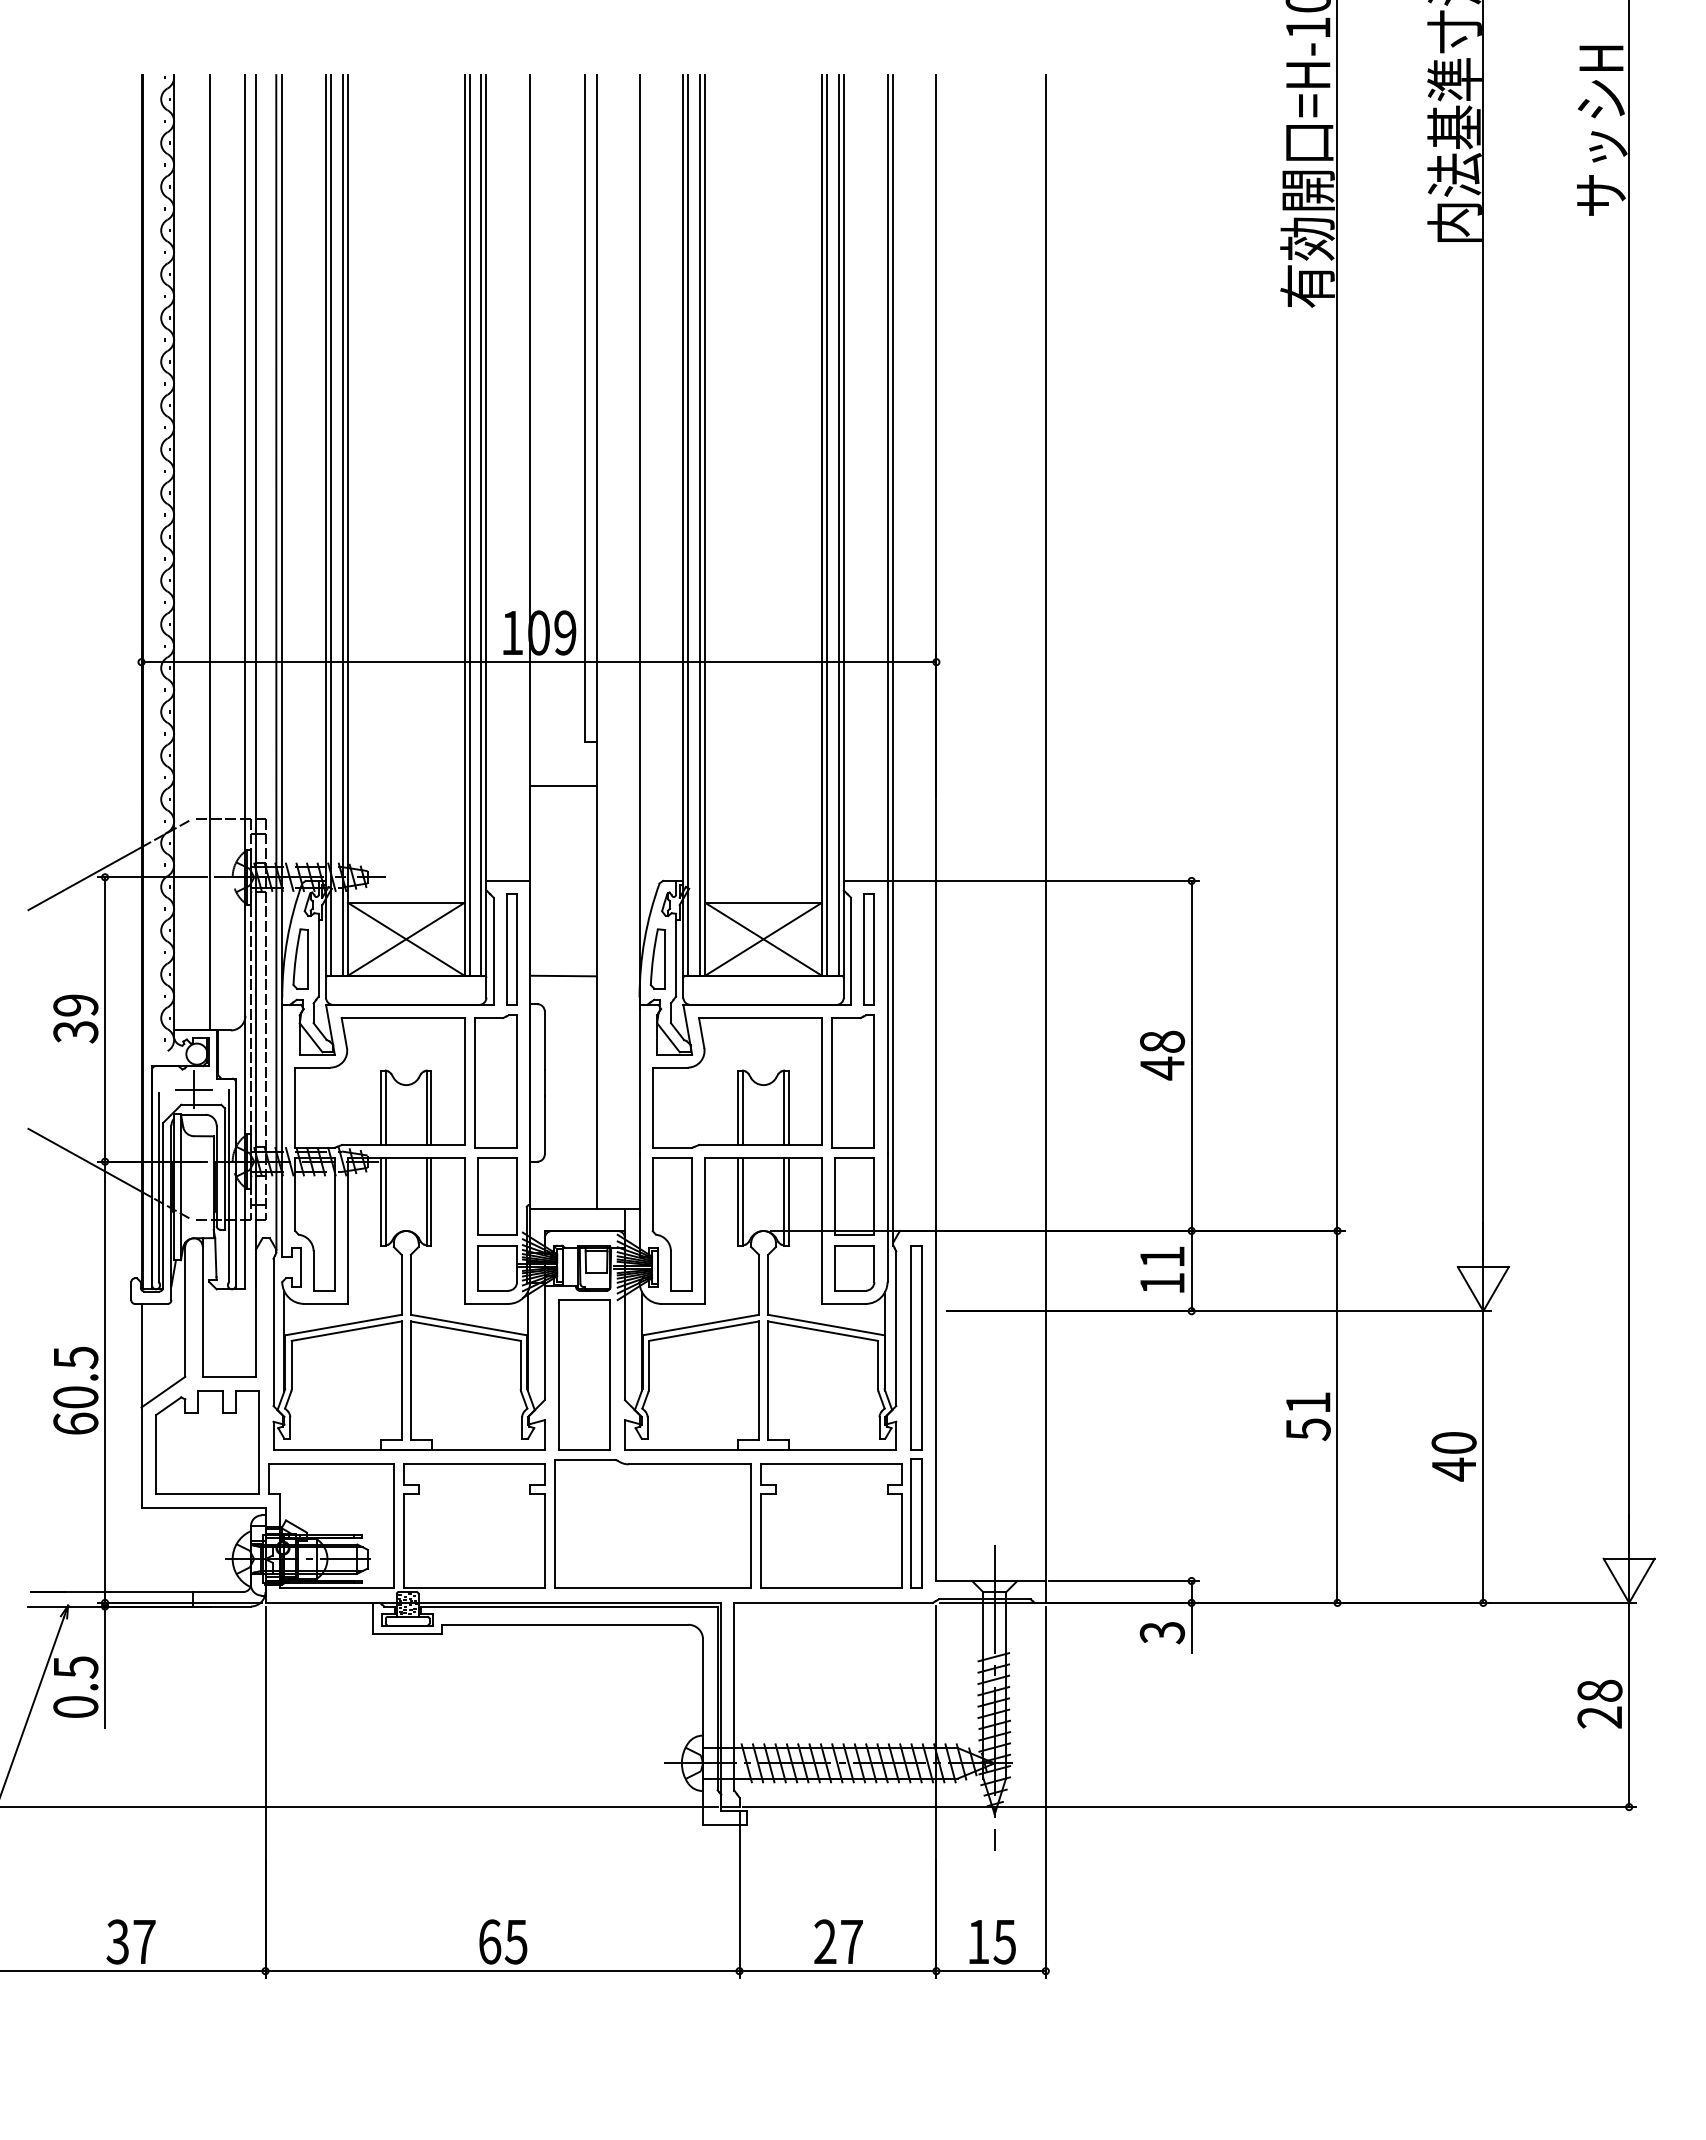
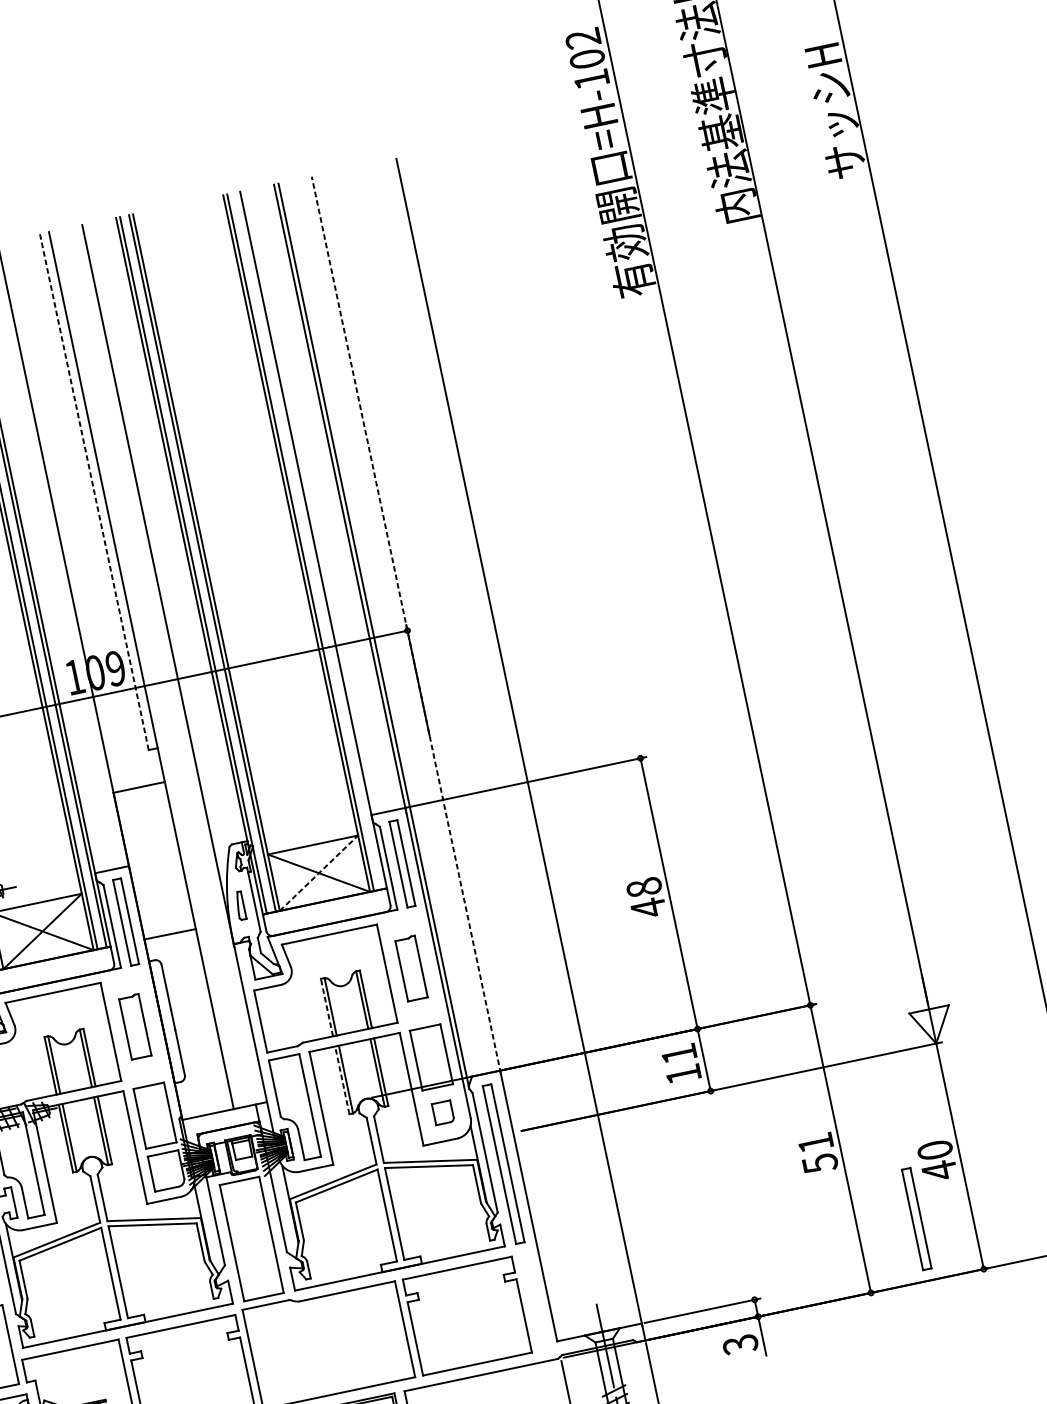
line: (584, 408) -> (93, 491), solid -> dashed
line: (838, 525) -> (309, 540), removed
line: (936, 654) -> (406, 624), solid -> dashed
line: (763, 939) -> (318, 873), solid -> dashed
part: (657, 958) -> (240, 905), size x0.6
part: (495, 1081) -> (134, 1026), size x0.6
part: (852, 1081) -> (410, 968), size x0.6
line: (738, 1107) -> (327, 1007), solid -> dashed
line: (738, 1201) -> (342, 1080), solid -> dashed
part: (854, 1268) -> (442, 1113), size x0.6
part: (916, 1523) -> (916, 1219), moved

